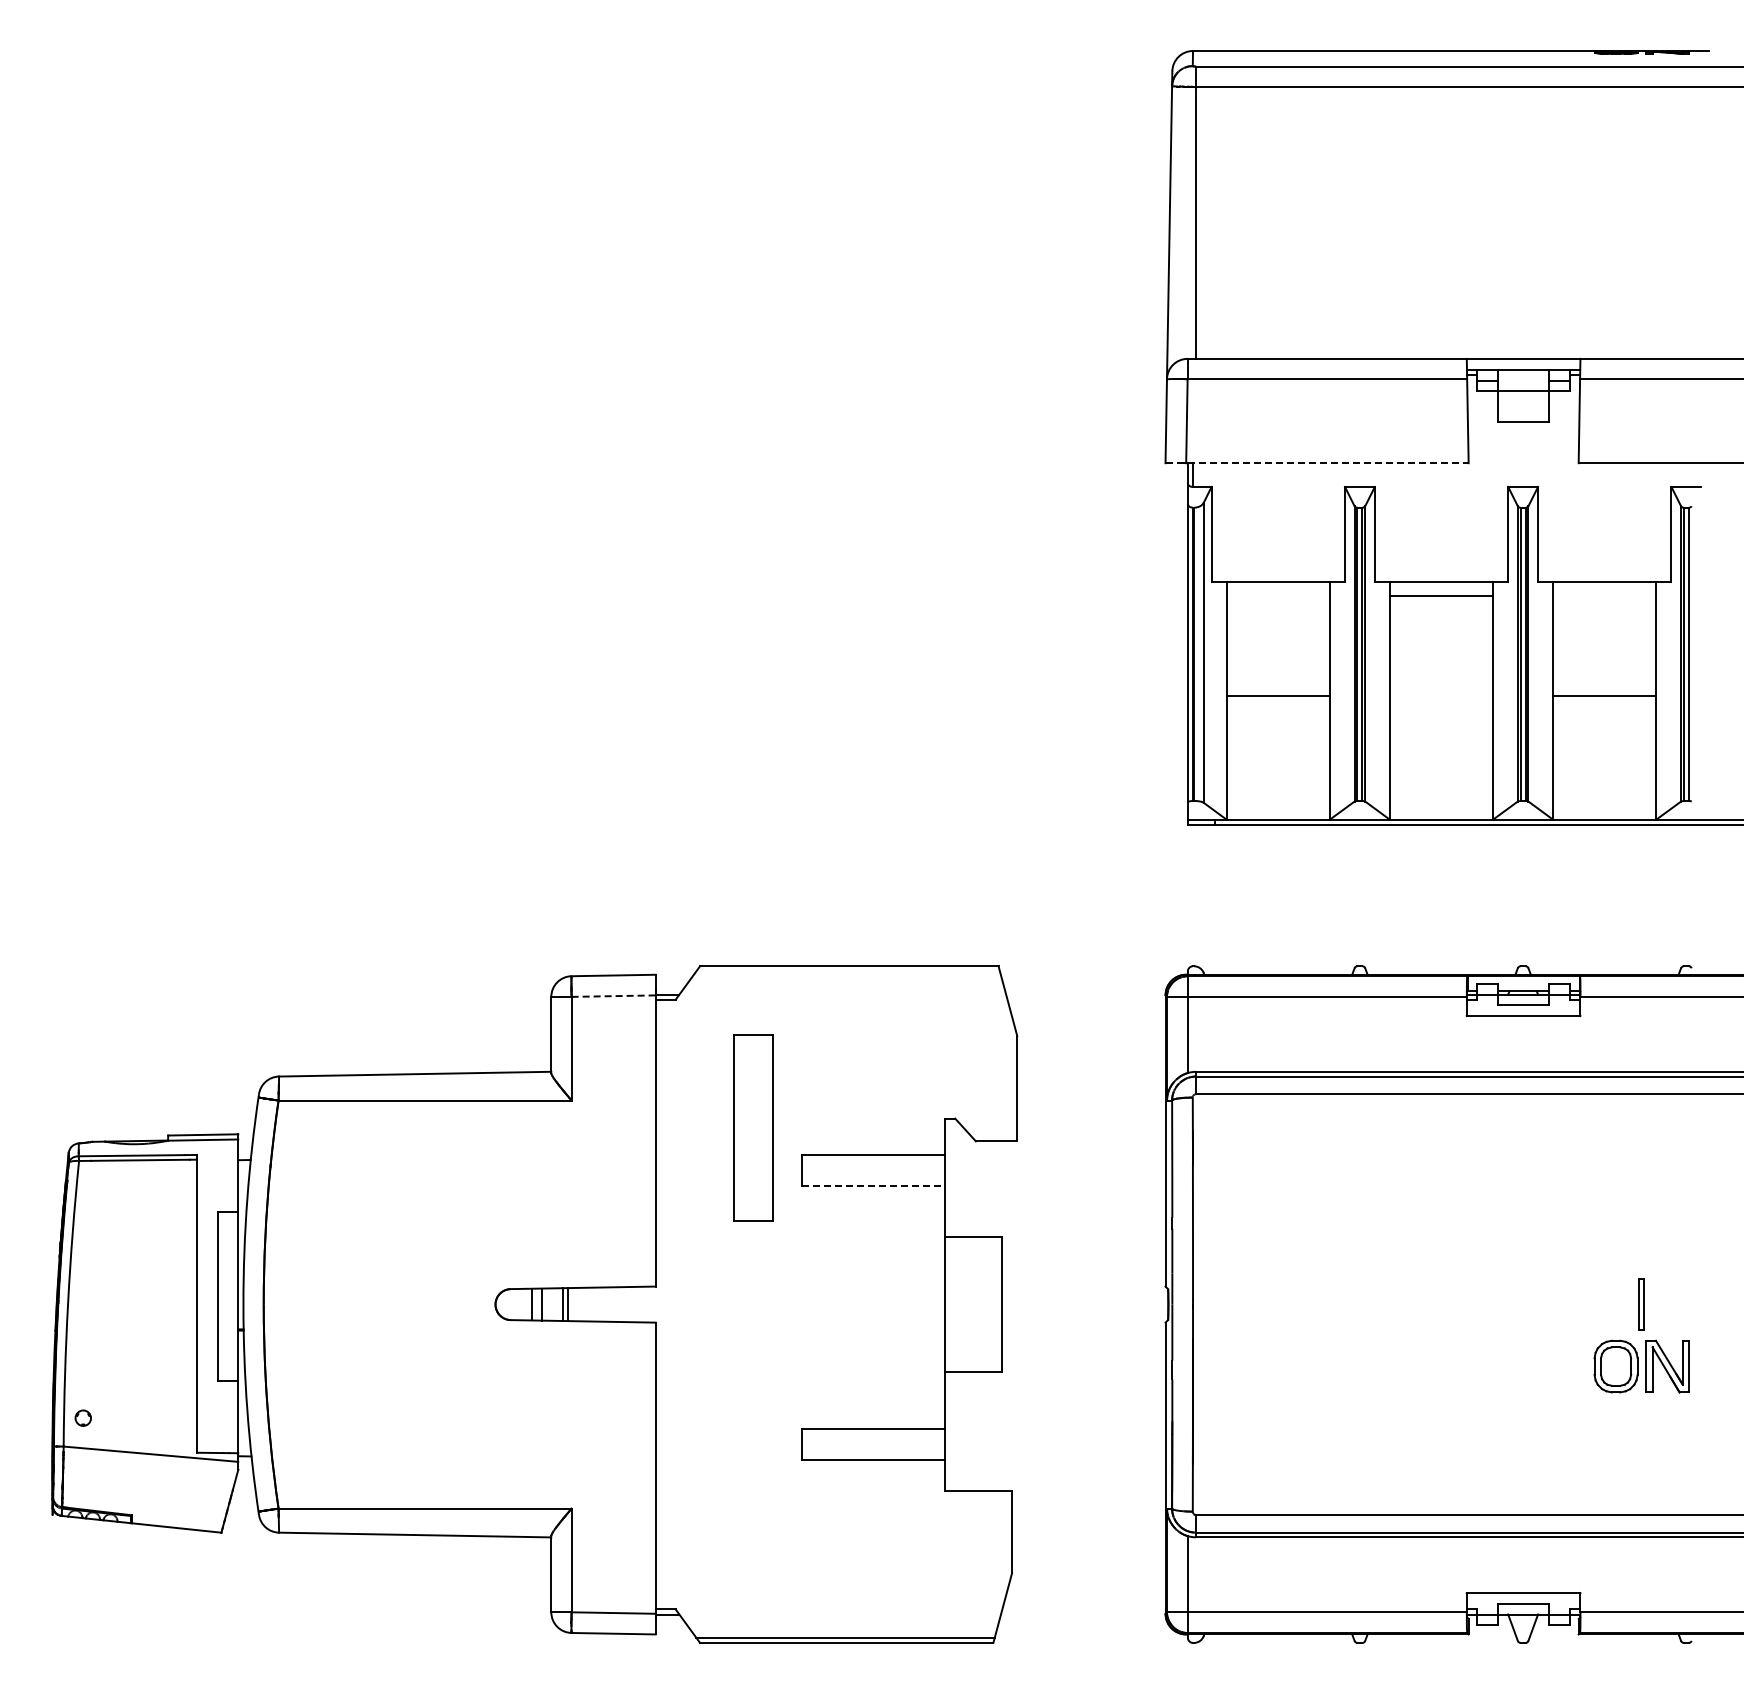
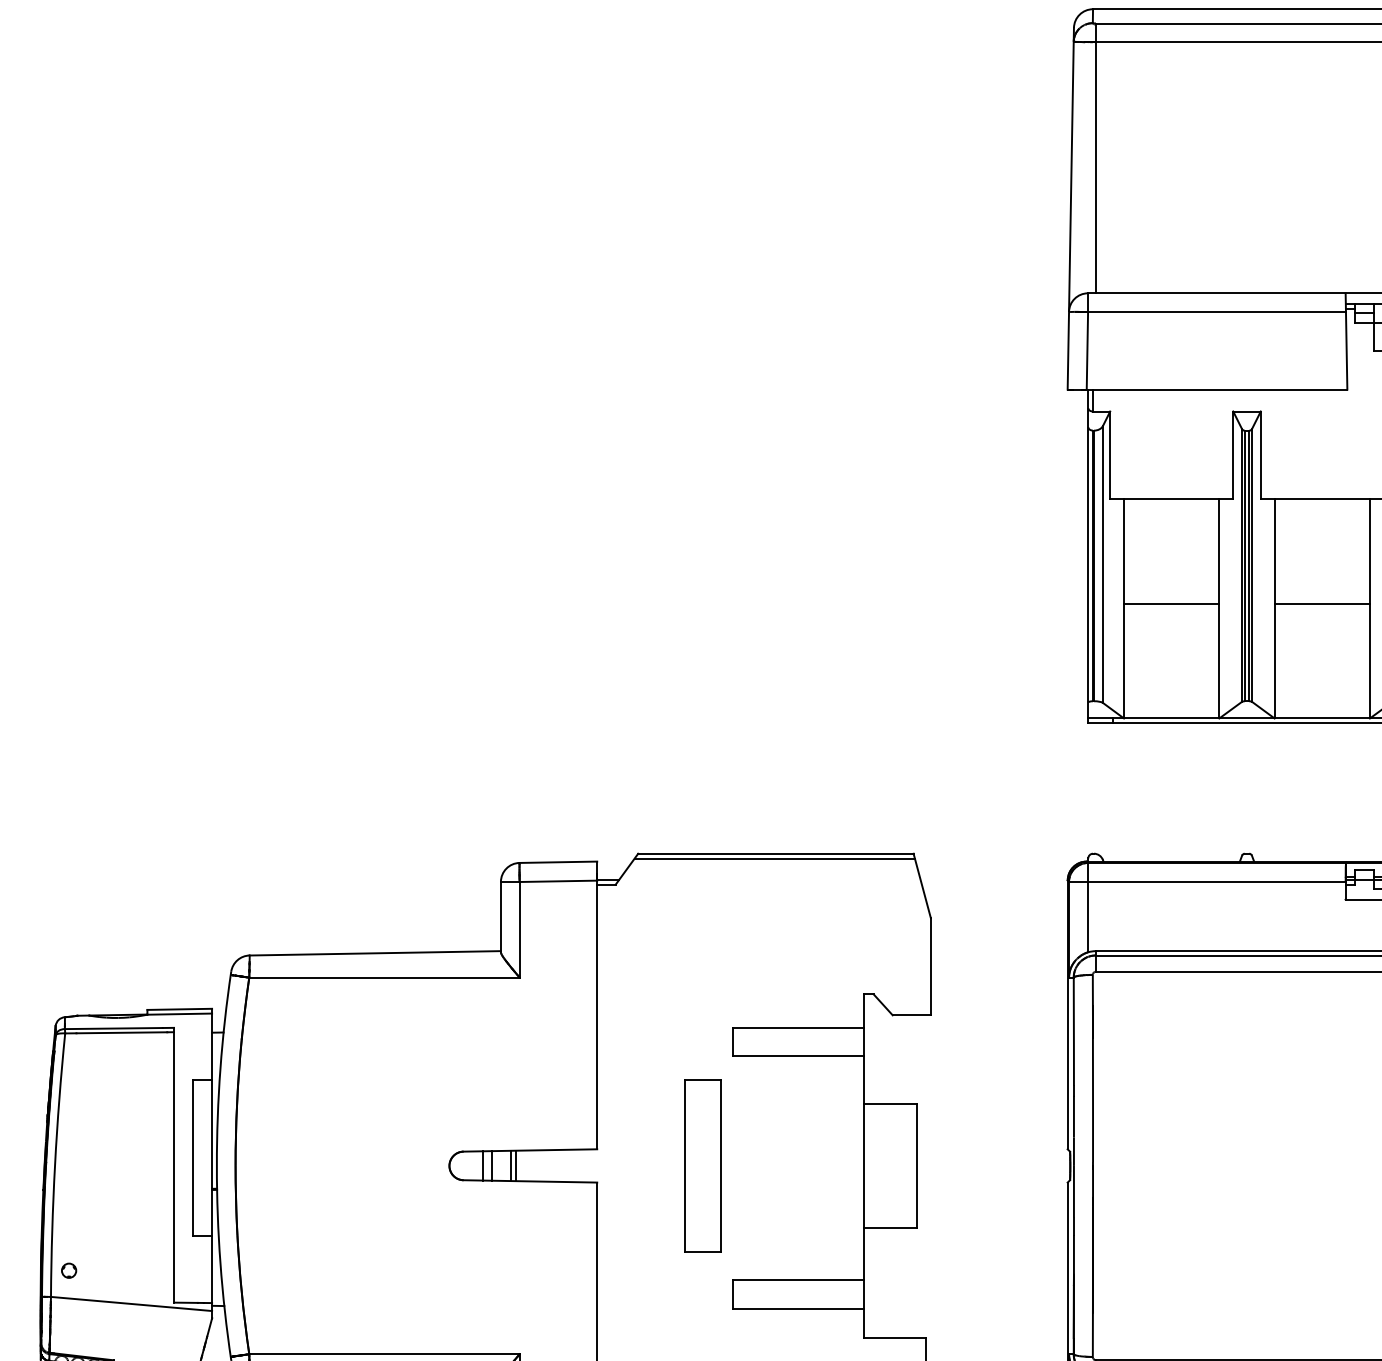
line: (1317, 463) -> (1207, 389), dashed -> solid
line: (1441, 595) -> (1322, 603), moved
line: (847, 971) -> (774, 858), added
line: (614, 996) -> (559, 881), dashed -> solid
part: (753, 1127) -> (703, 1165), moved
line: (874, 1185) -> (799, 1056), dashed -> solid

